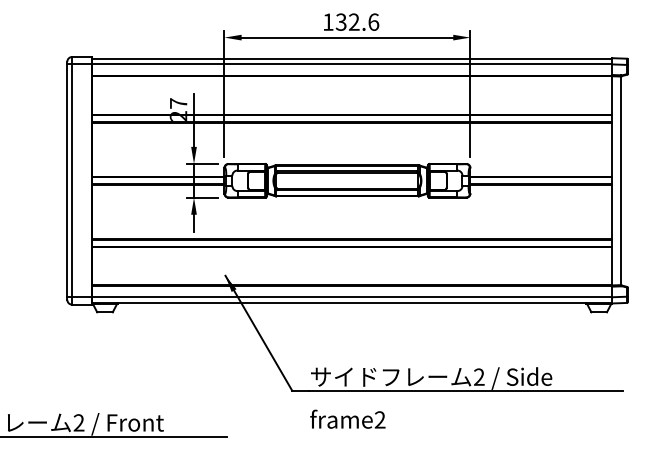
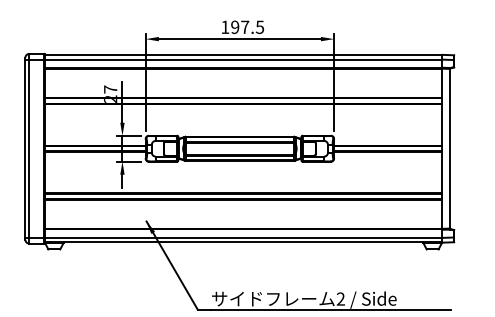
text: (357, 21) -> (247, 26), 132.6 -> 197.5

